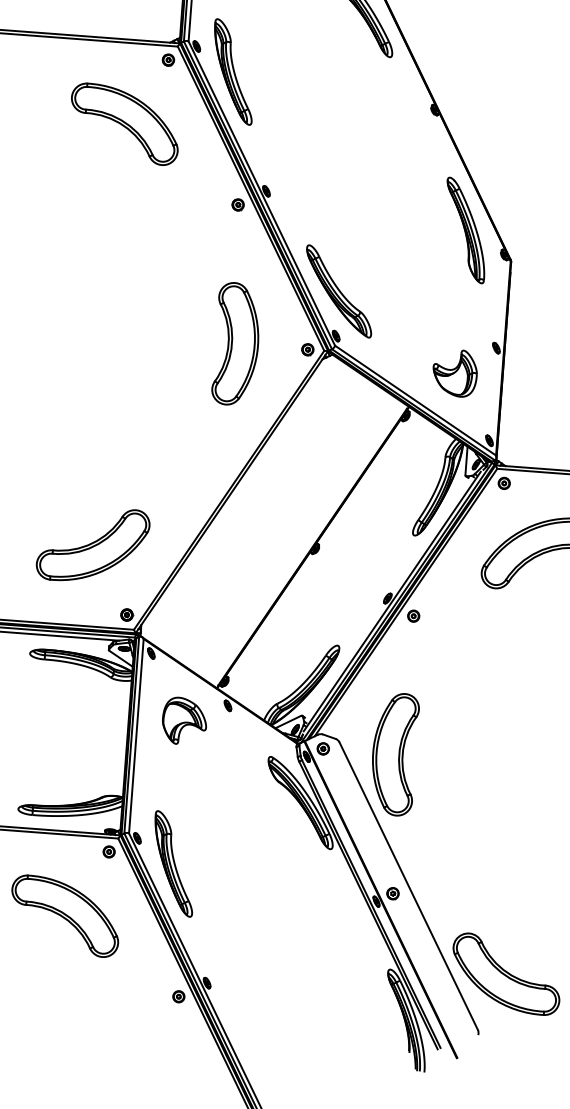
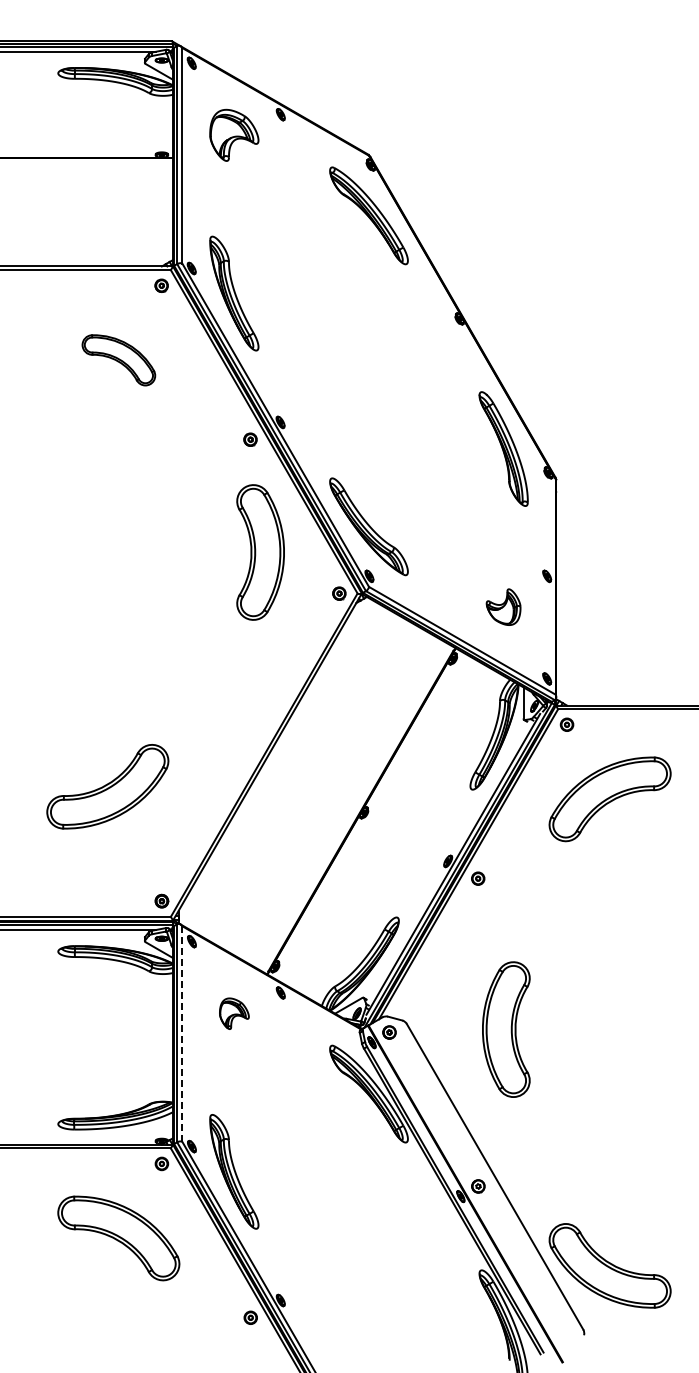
part: (124, 124) -> (118, 360), size x0.6
part: (236, 344) -> (260, 552), moved
part: (454, 372) -> (503, 606), size x0.7
part: (92, 544) -> (107, 786), moved
part: (184, 721) -> (234, 1013), size x0.6
line: (136, 736) -> (182, 1034), solid -> dashed
part: (394, 754) -> (506, 1029), moved

